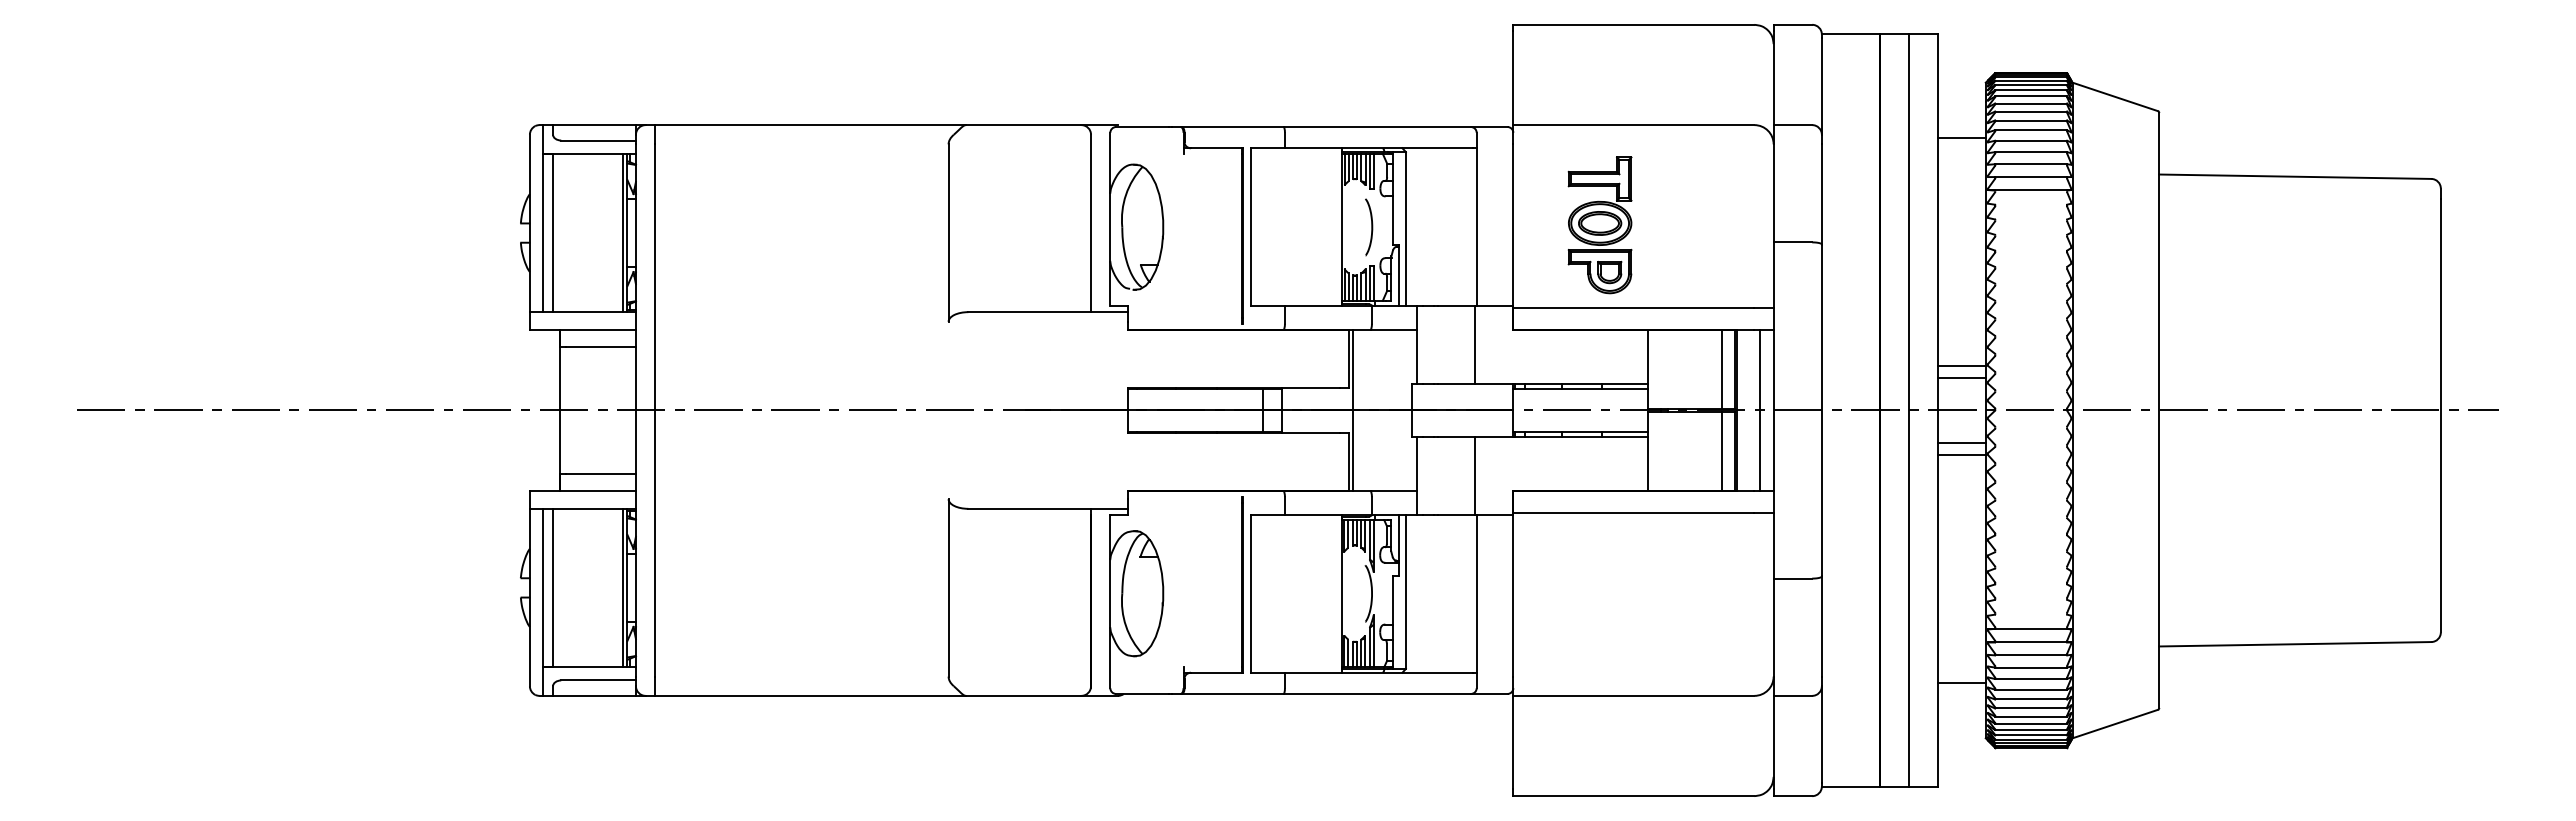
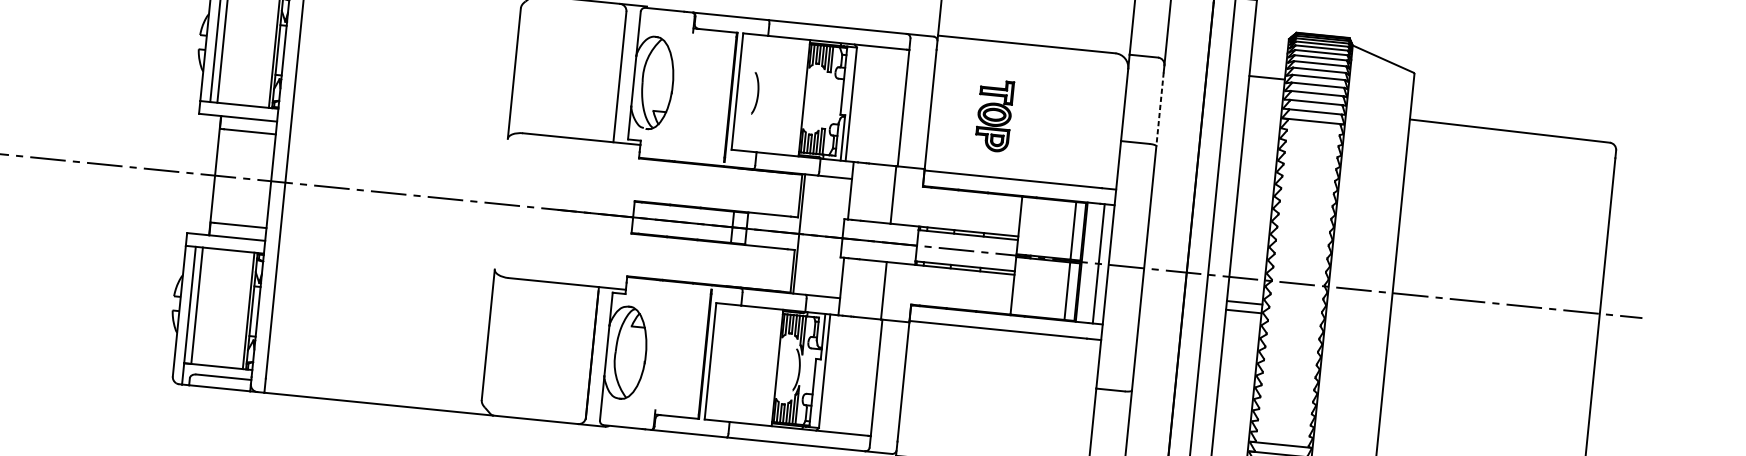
line: (1821, 195) -> (1159, 110), solid -> dashed
part: (1599, 225) -> (994, 115), size x0.7
curve: (1371, 227) -> (757, 93), moved
line: (1961, 365) -> (1250, 245), removed
line: (1961, 377) -> (1249, 254), removed

